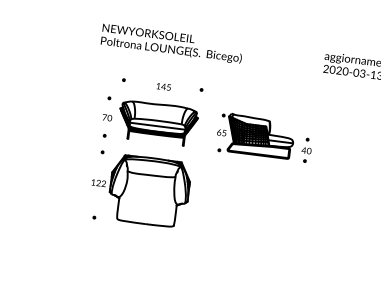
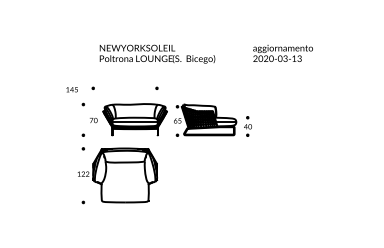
text: (172, 43) -> (157, 53), moved
text: (163, 86) -> (71, 89), moved
part: (149, 121) -> (128, 119), moved

